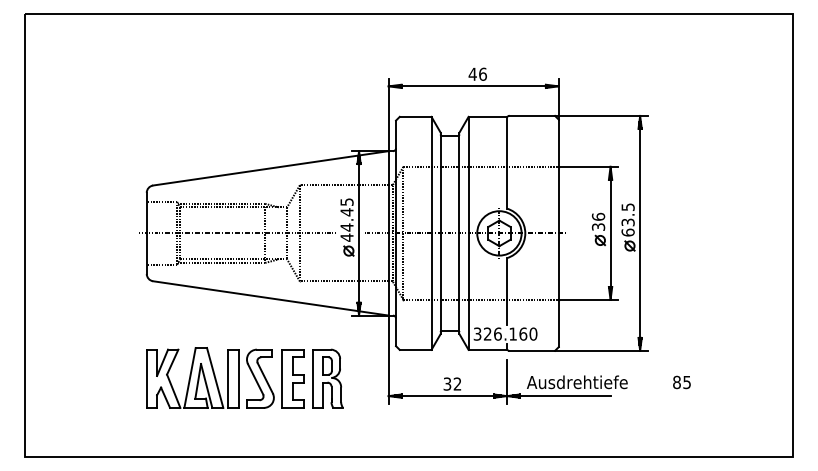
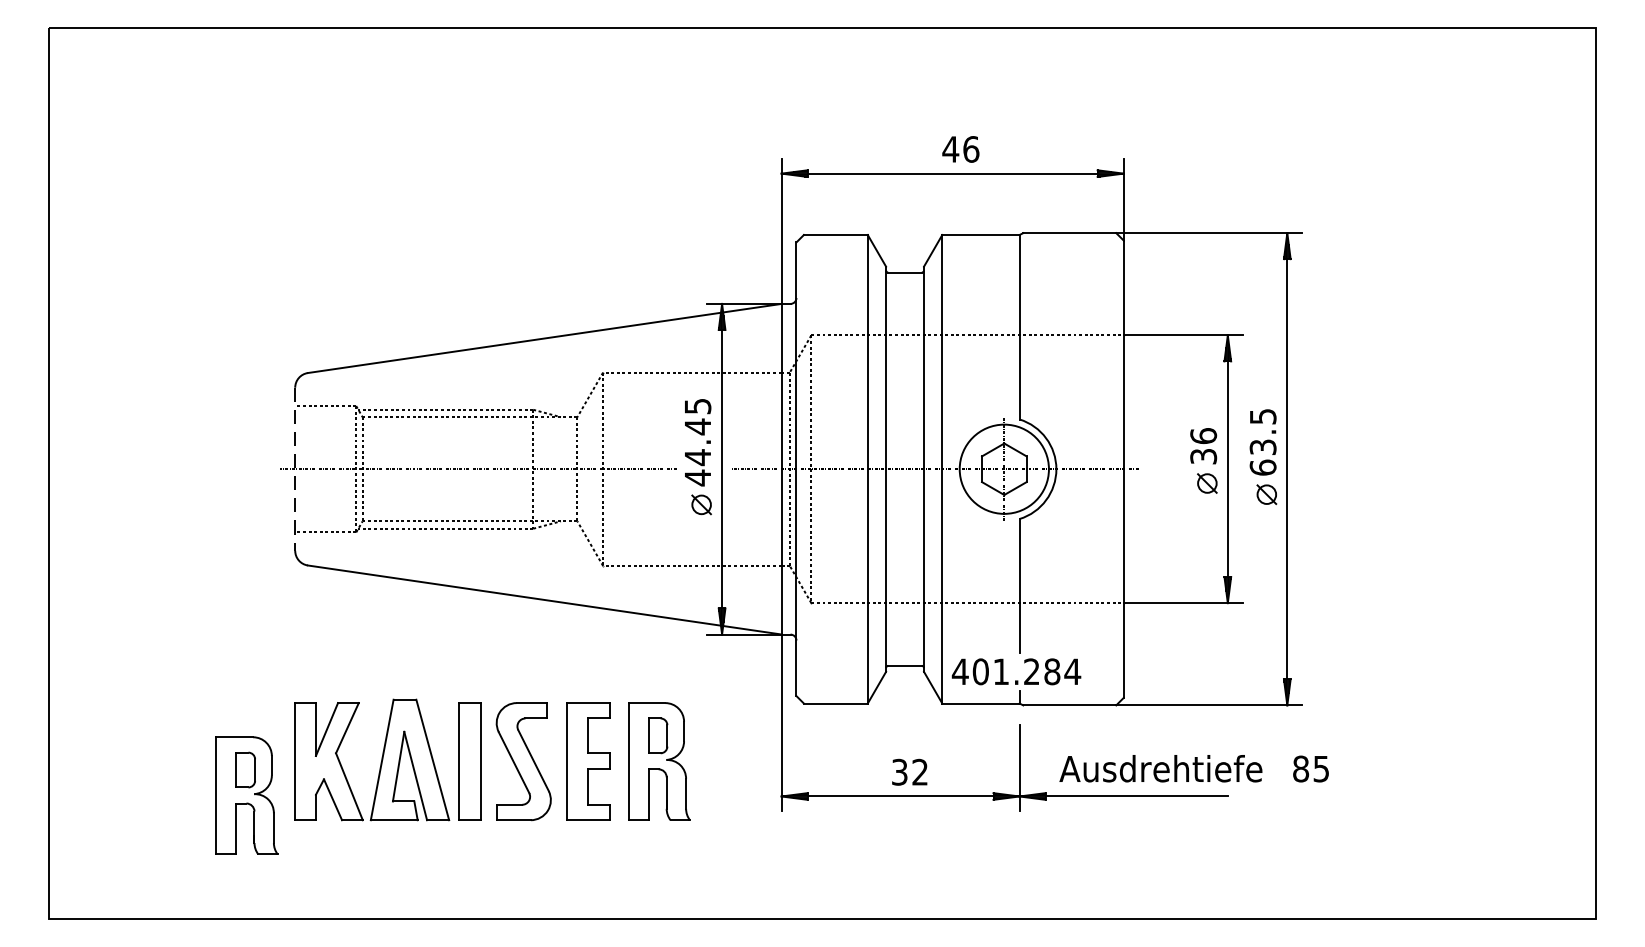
line: (146, 233) -> (294, 469), solid -> dashed
text: (505, 333) -> (1016, 670), 326.160 -> 401.284
text: (681, 382) -> (1310, 769), moved
part: (122, 395) -> (246, 795), added

